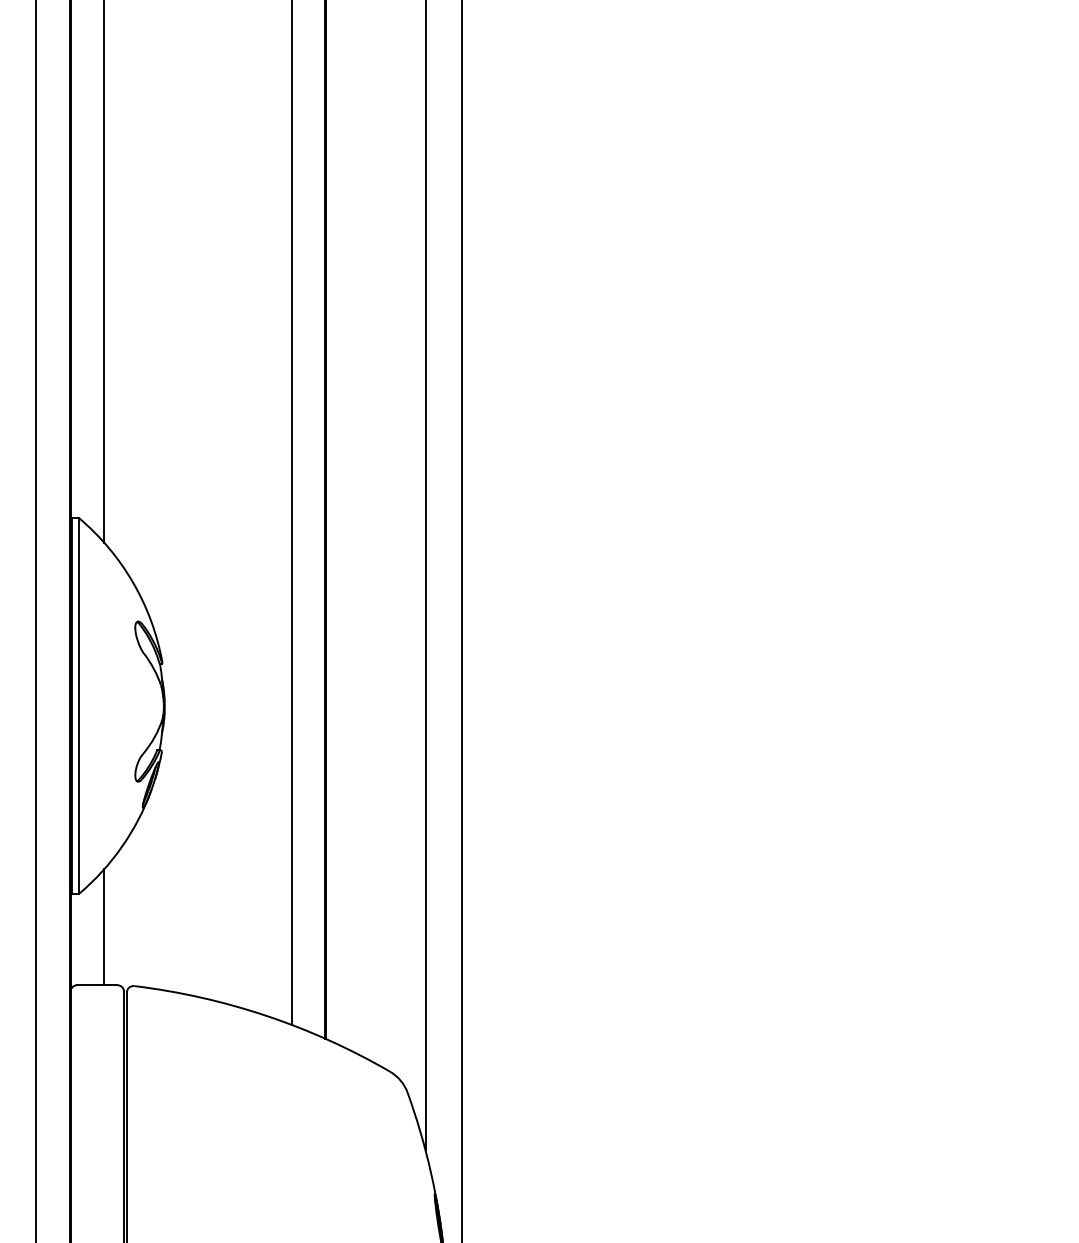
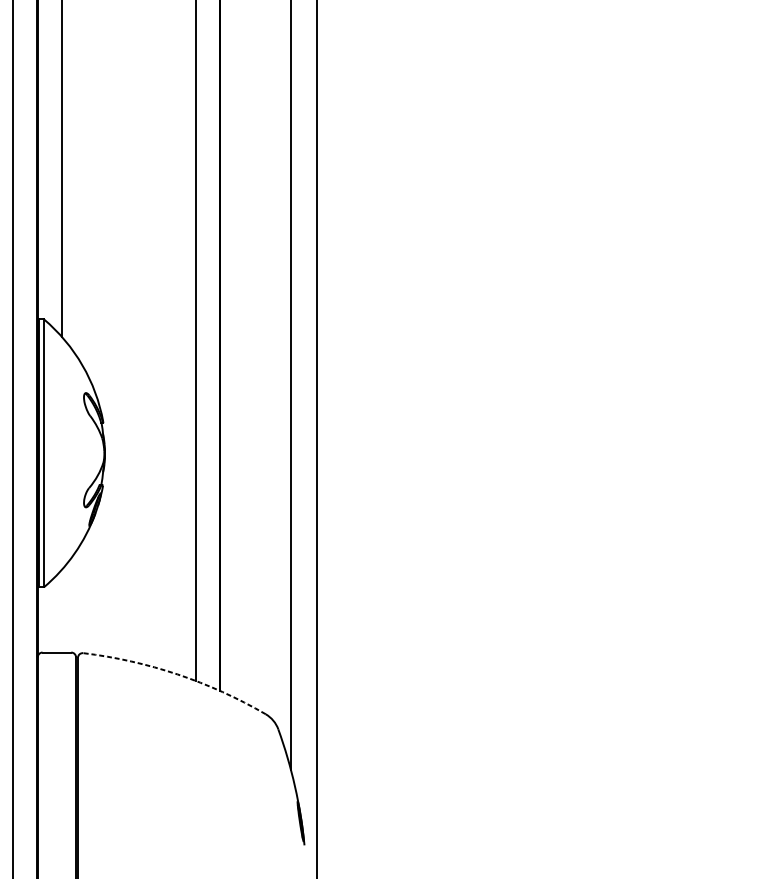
line: (104, 927) -> (62, 611), removed
arc: (266, 1015) -> (177, 674), solid -> dashed

